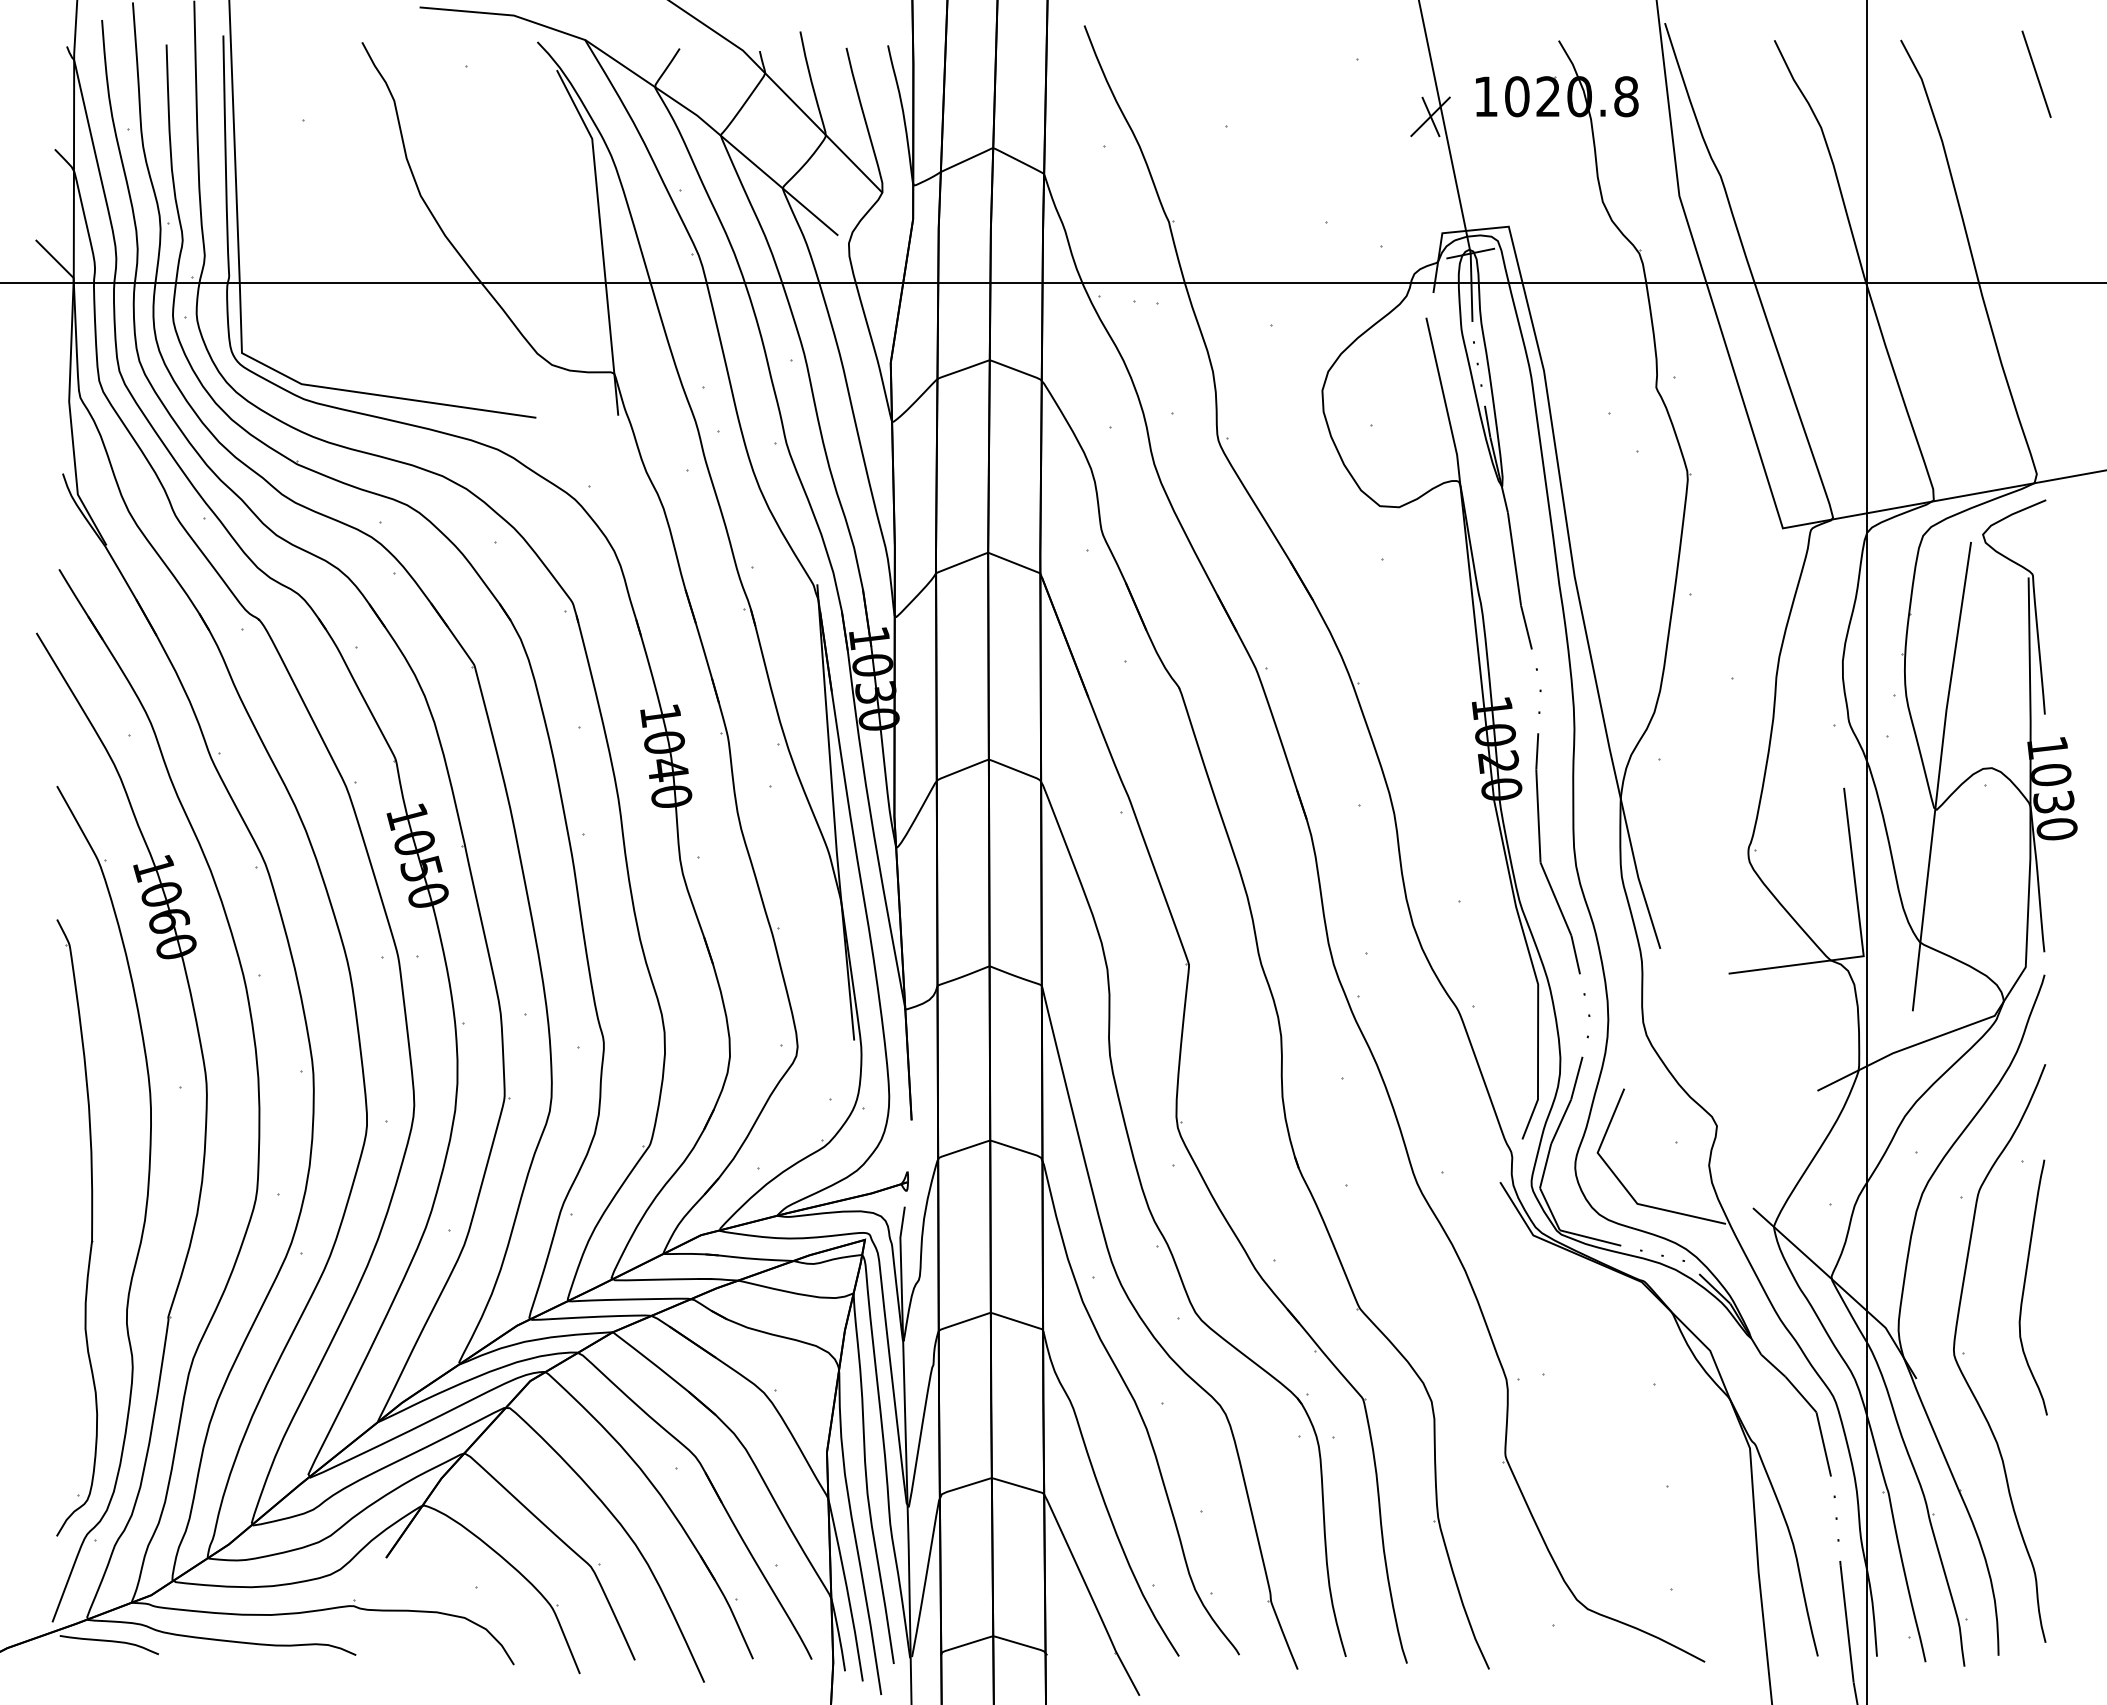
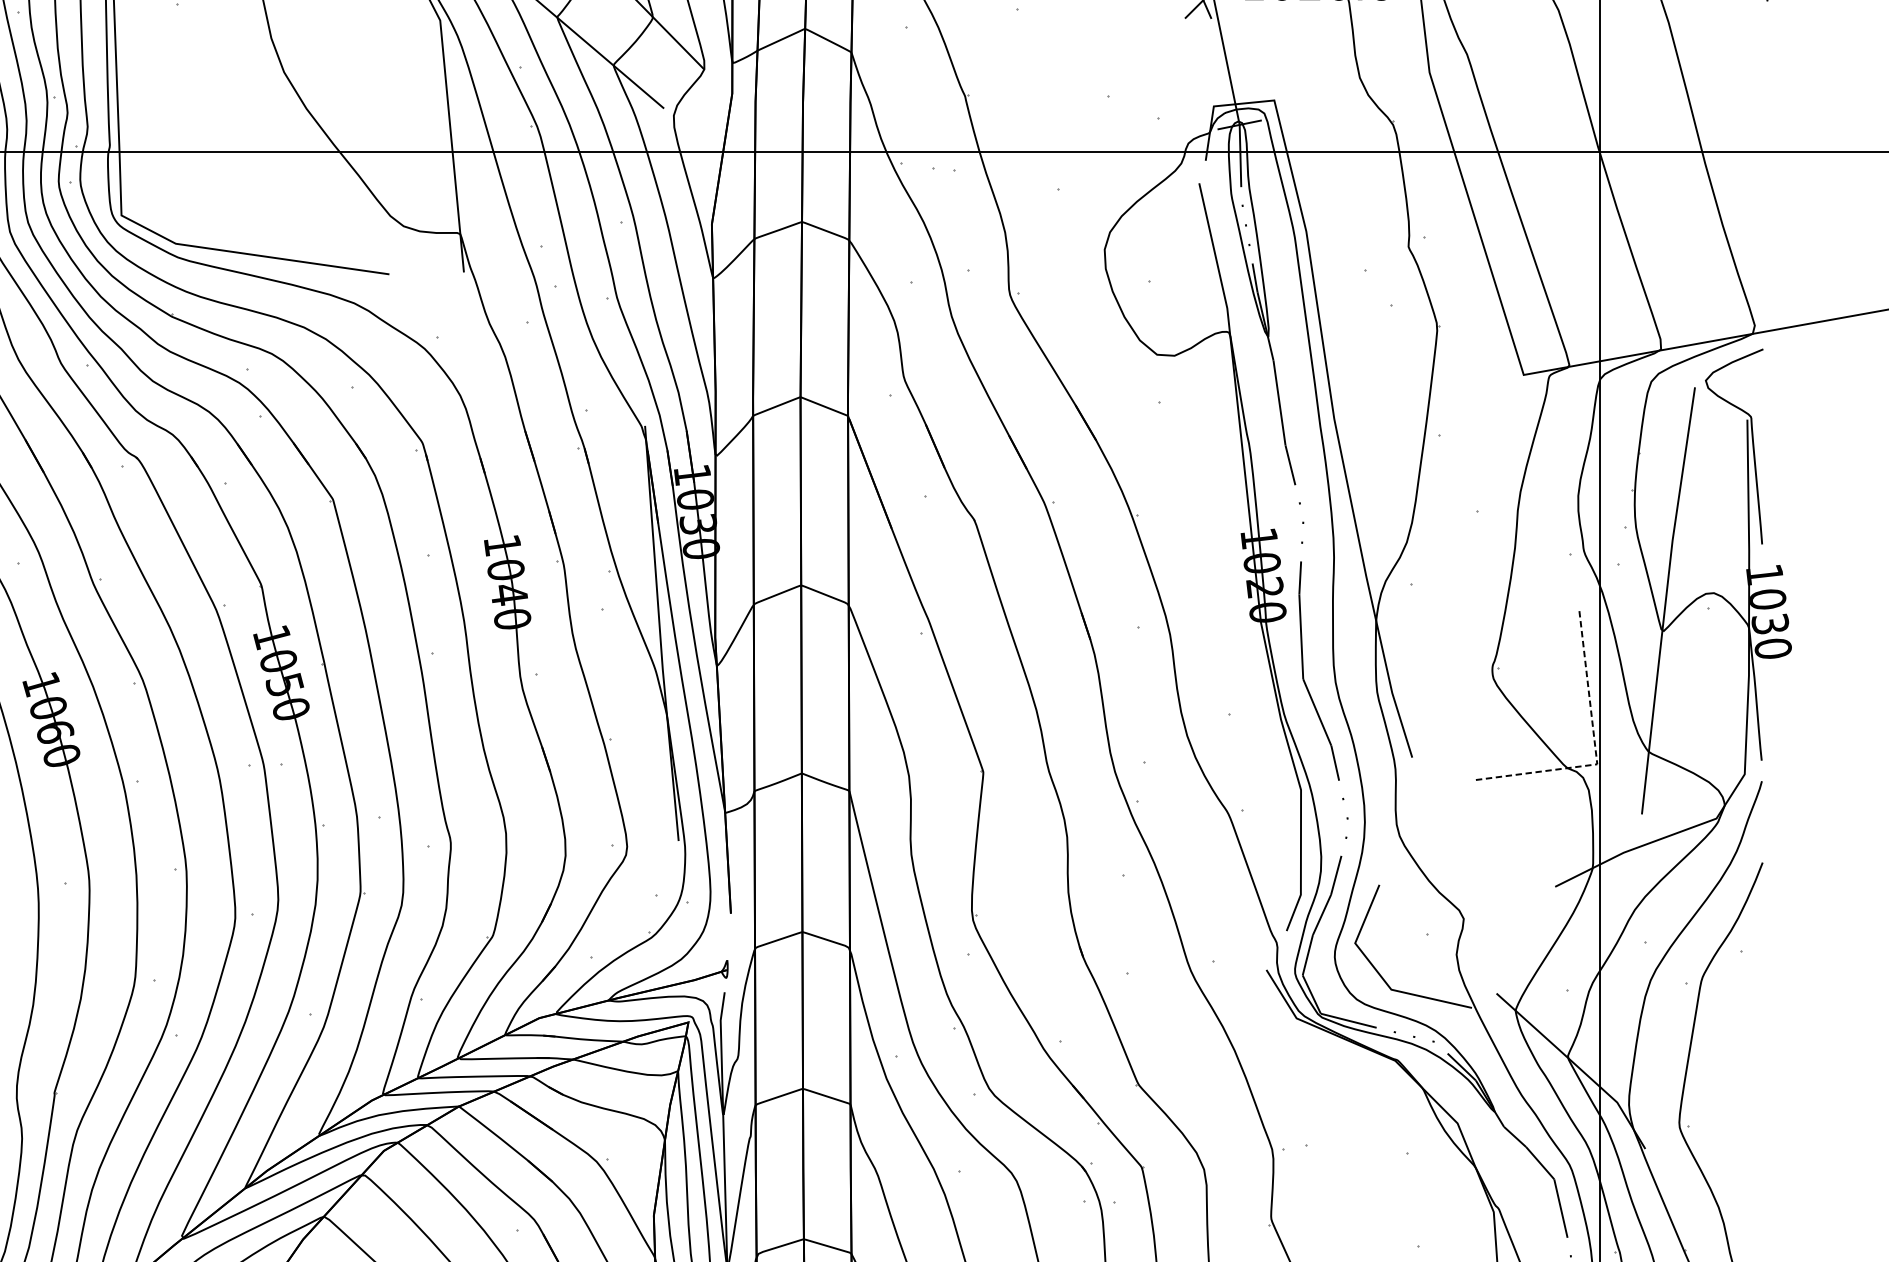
line: (1861, 940) -> (1595, 750), solid -> dashed
curve: (2025, 1285) -> (1744, 1063), removed

